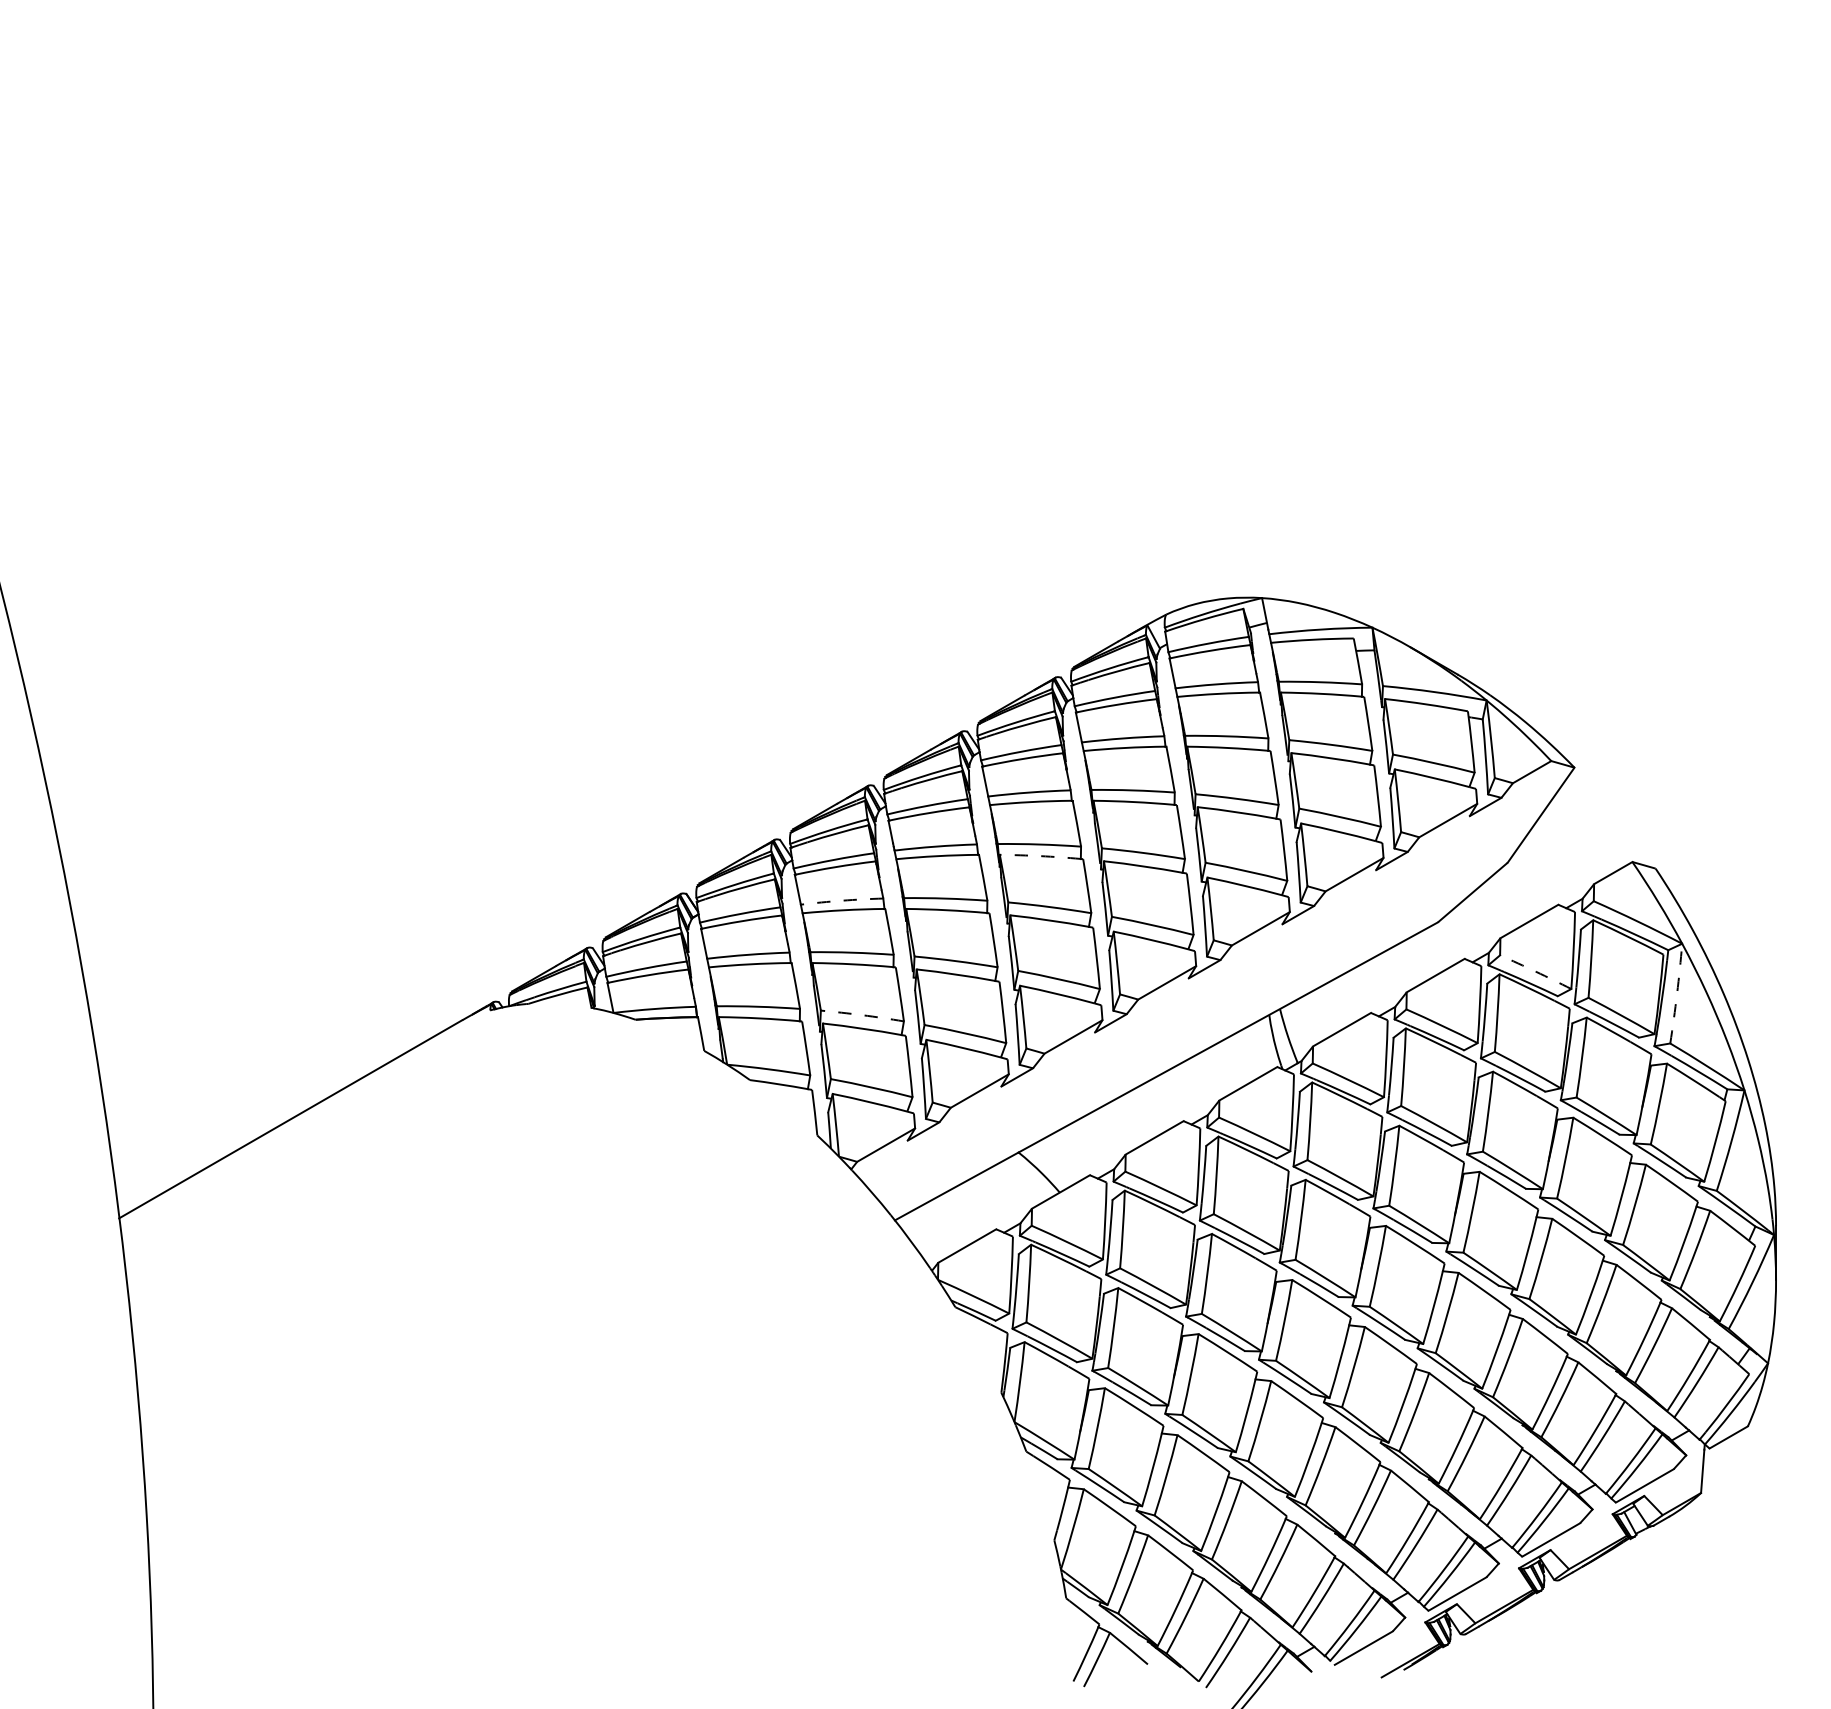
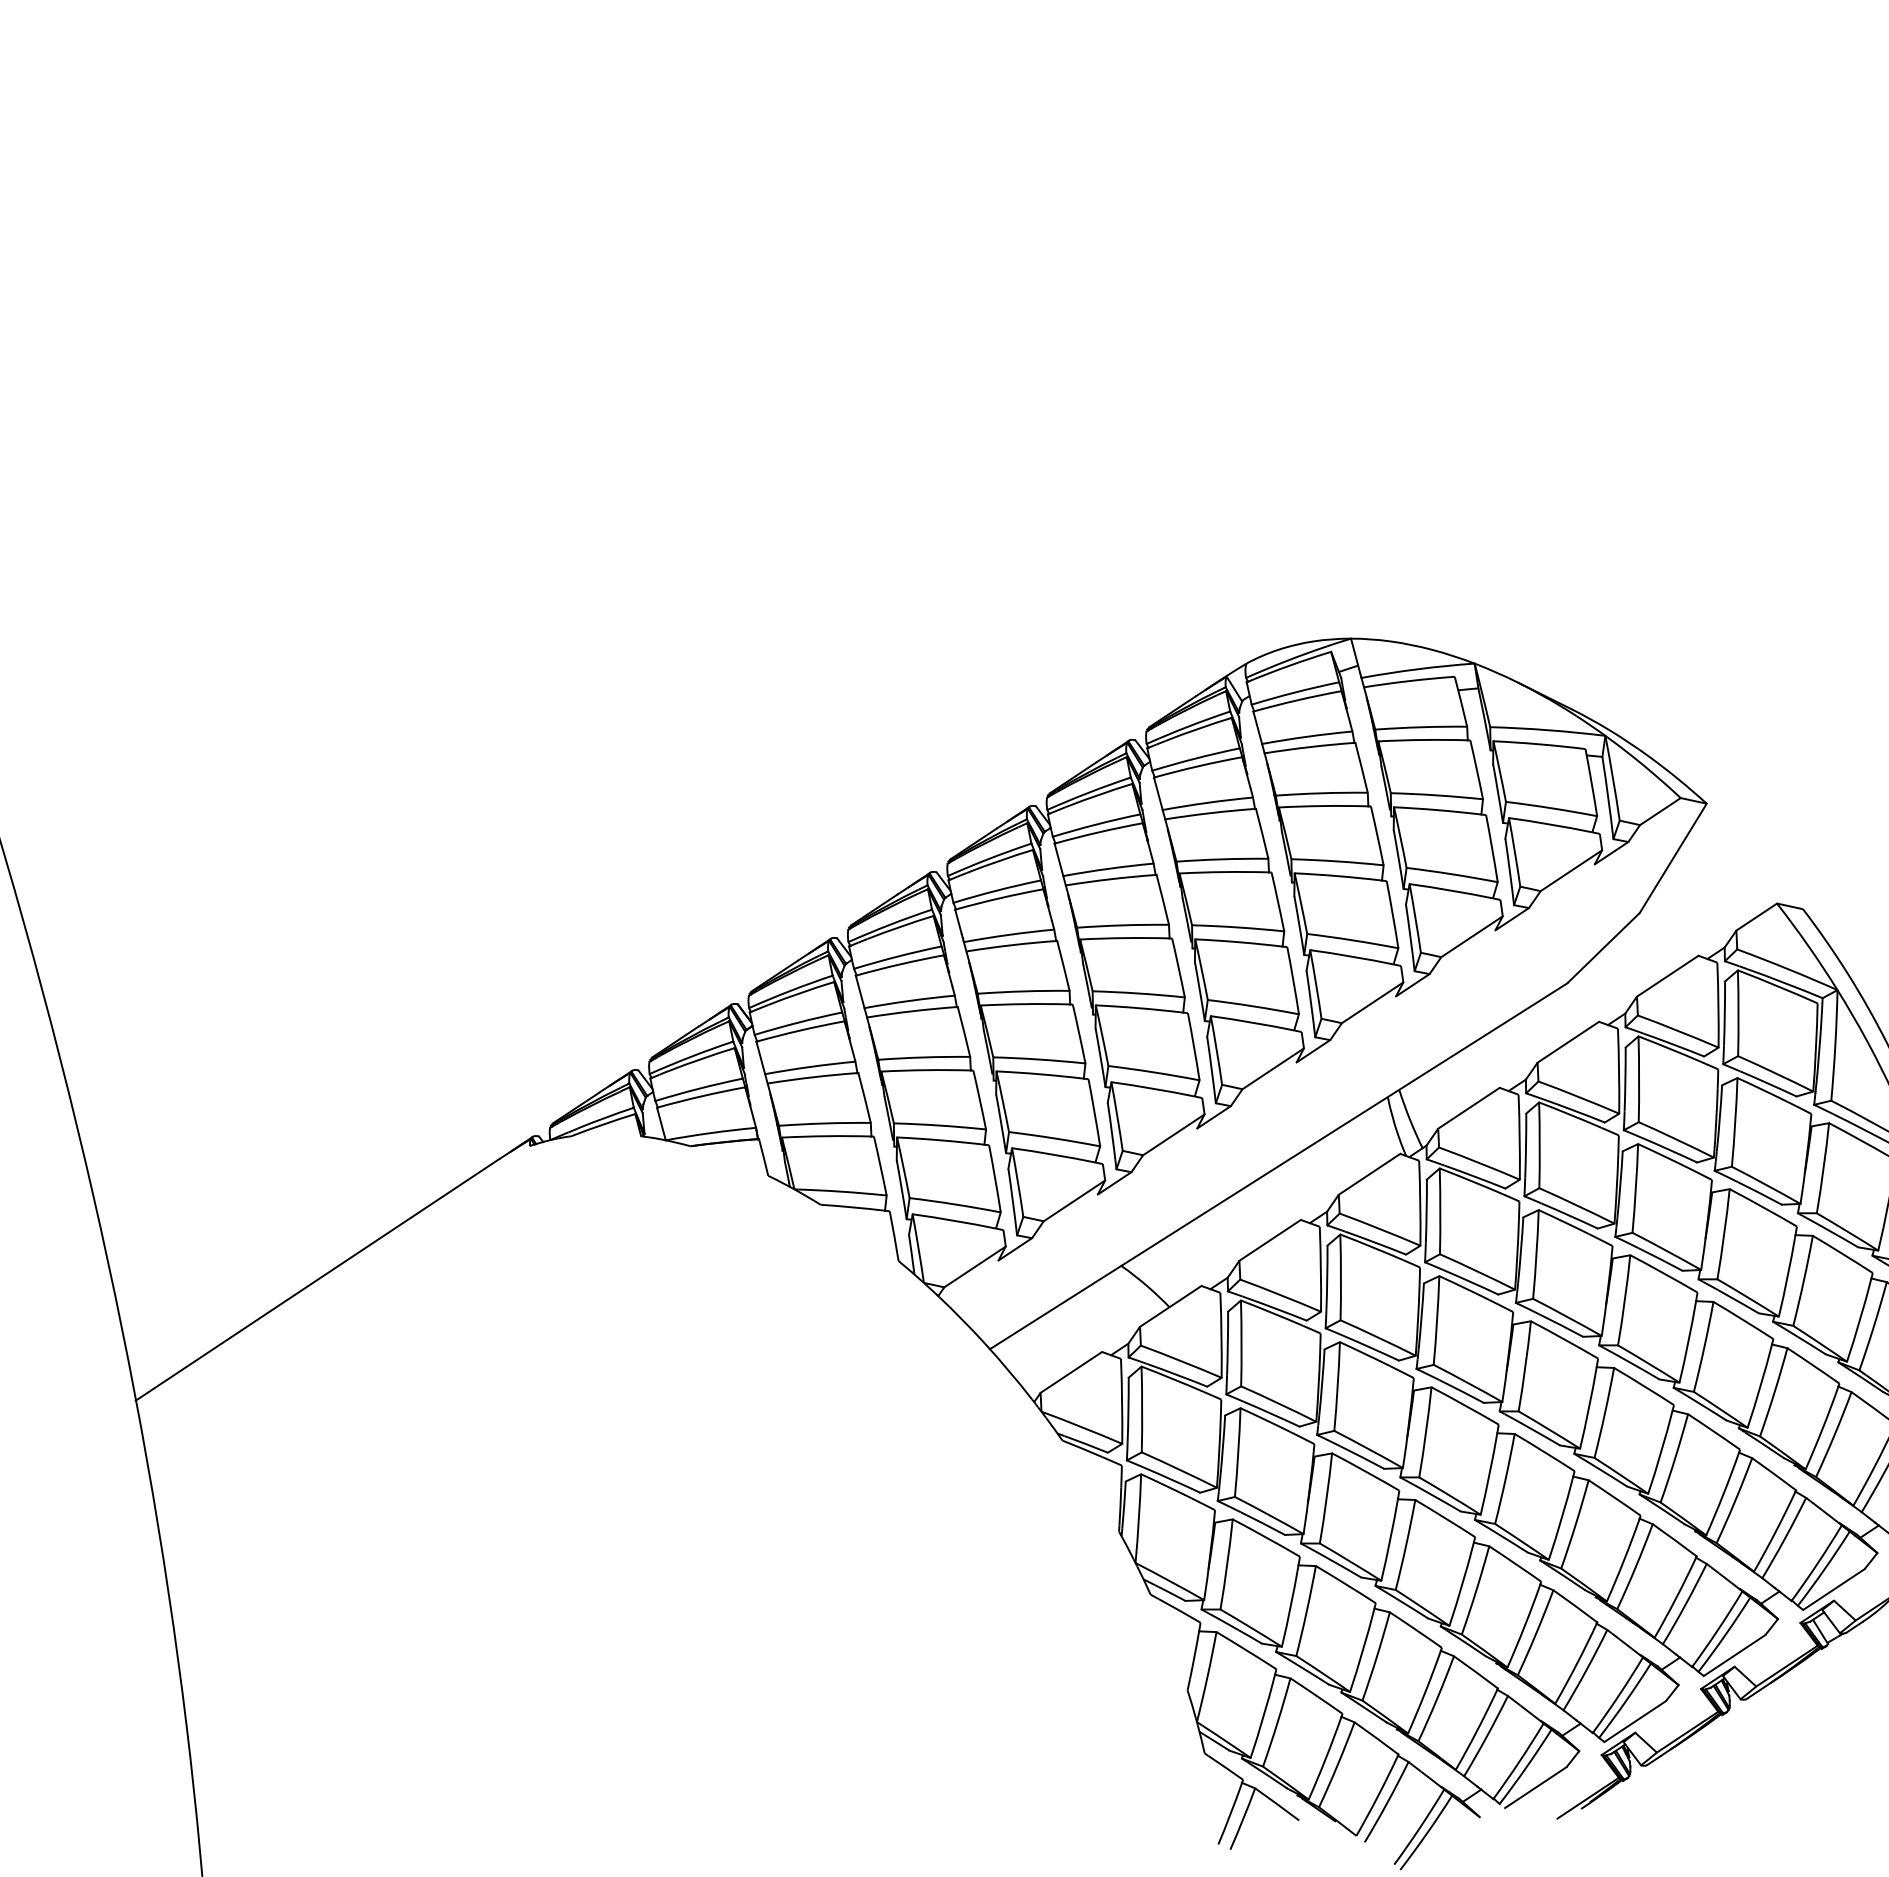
arc: (1040, 856) -> (1124, 938), dashed -> solid
arc: (842, 900) -> (910, 1000), dashed -> solid
arc: (1535, 971) -> (1677, 1030), dashed -> solid
arc: (1677, 993) -> (1835, 1045), dashed -> solid
arc: (862, 1015) -> (940, 1125), dashed -> solid

